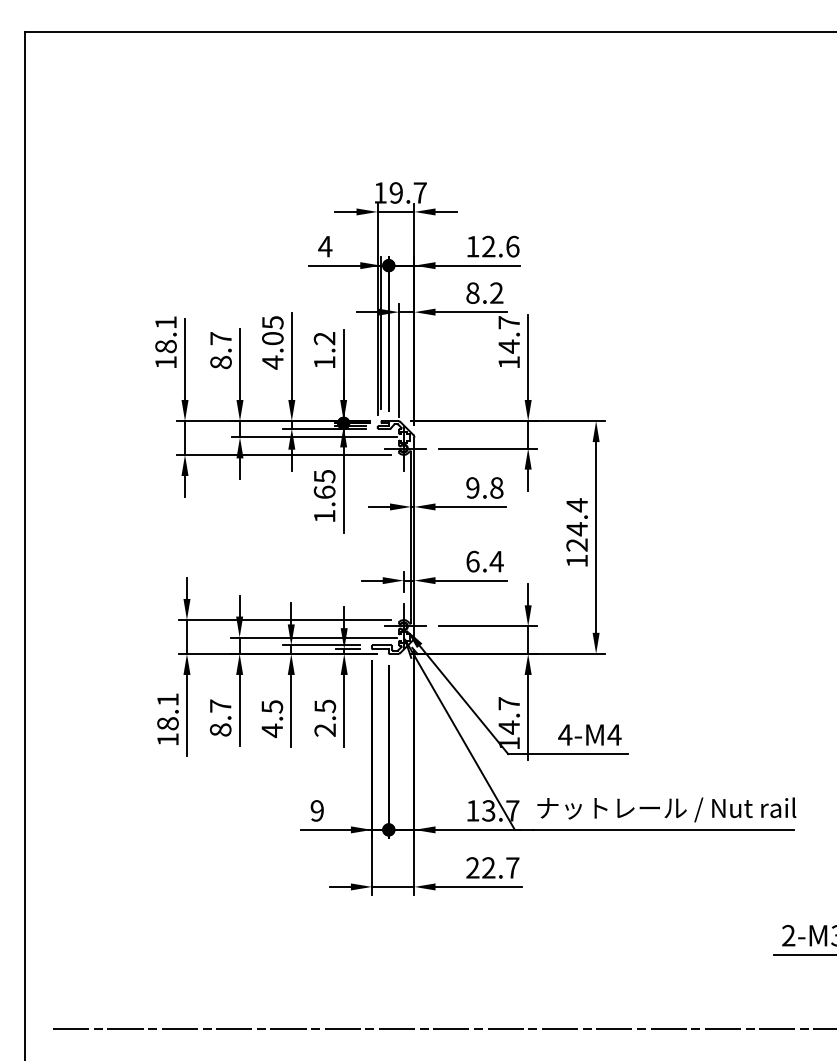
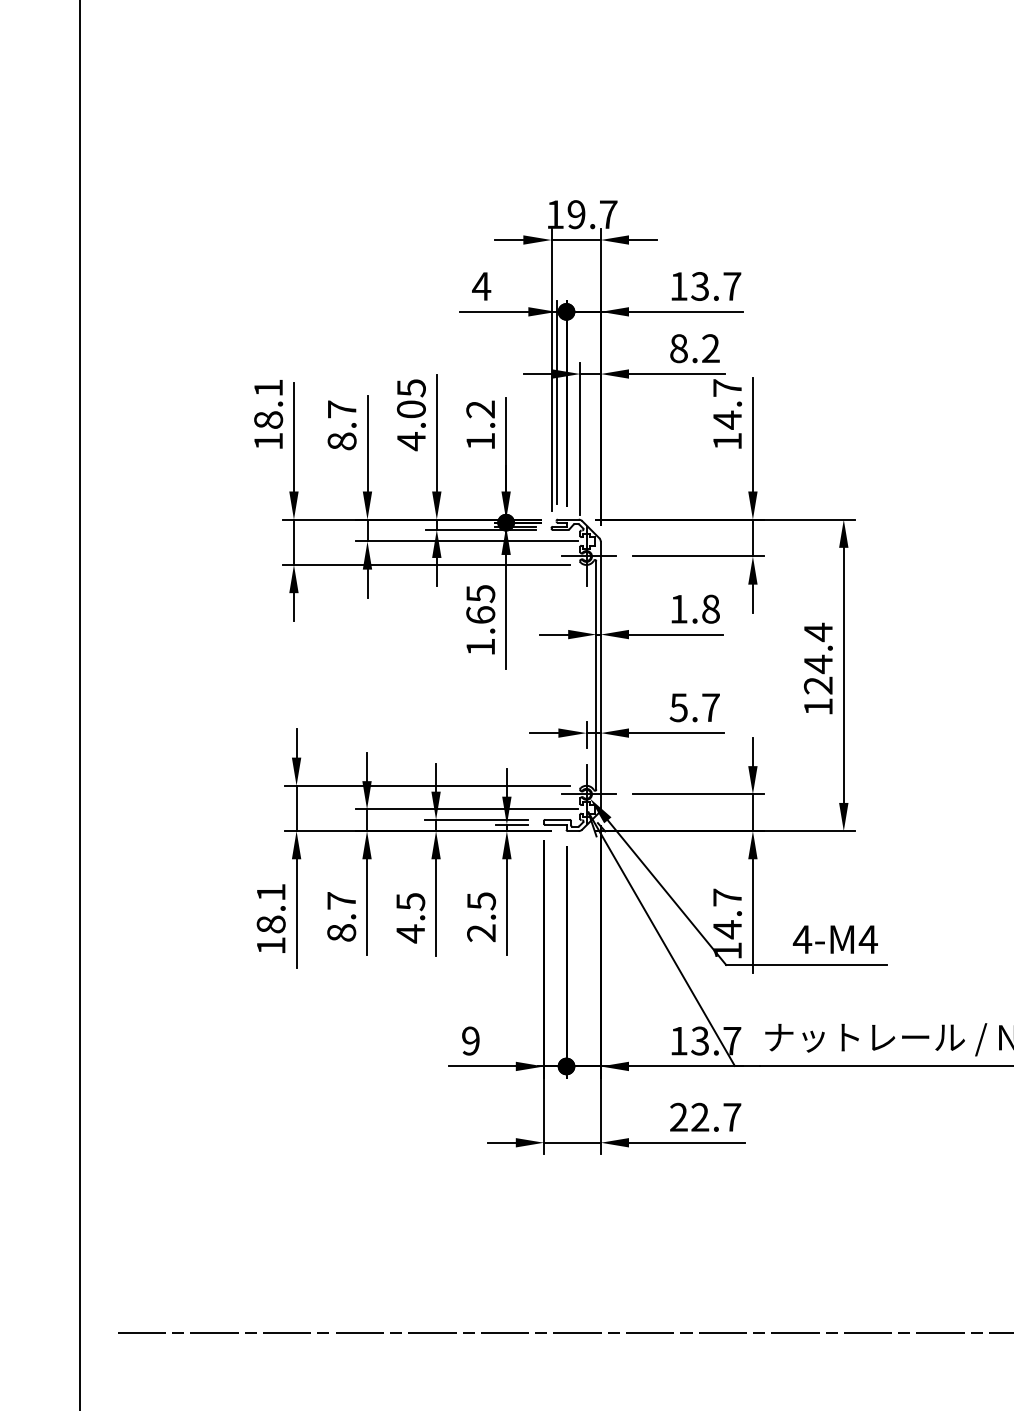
text: (500, 246) -> (715, 286), 12.6 -> 13.7
text: (472, 487) -> (678, 608), 9.8 -> 1.8
text: (484, 561) -> (694, 707), 6.4 -> 5.7

